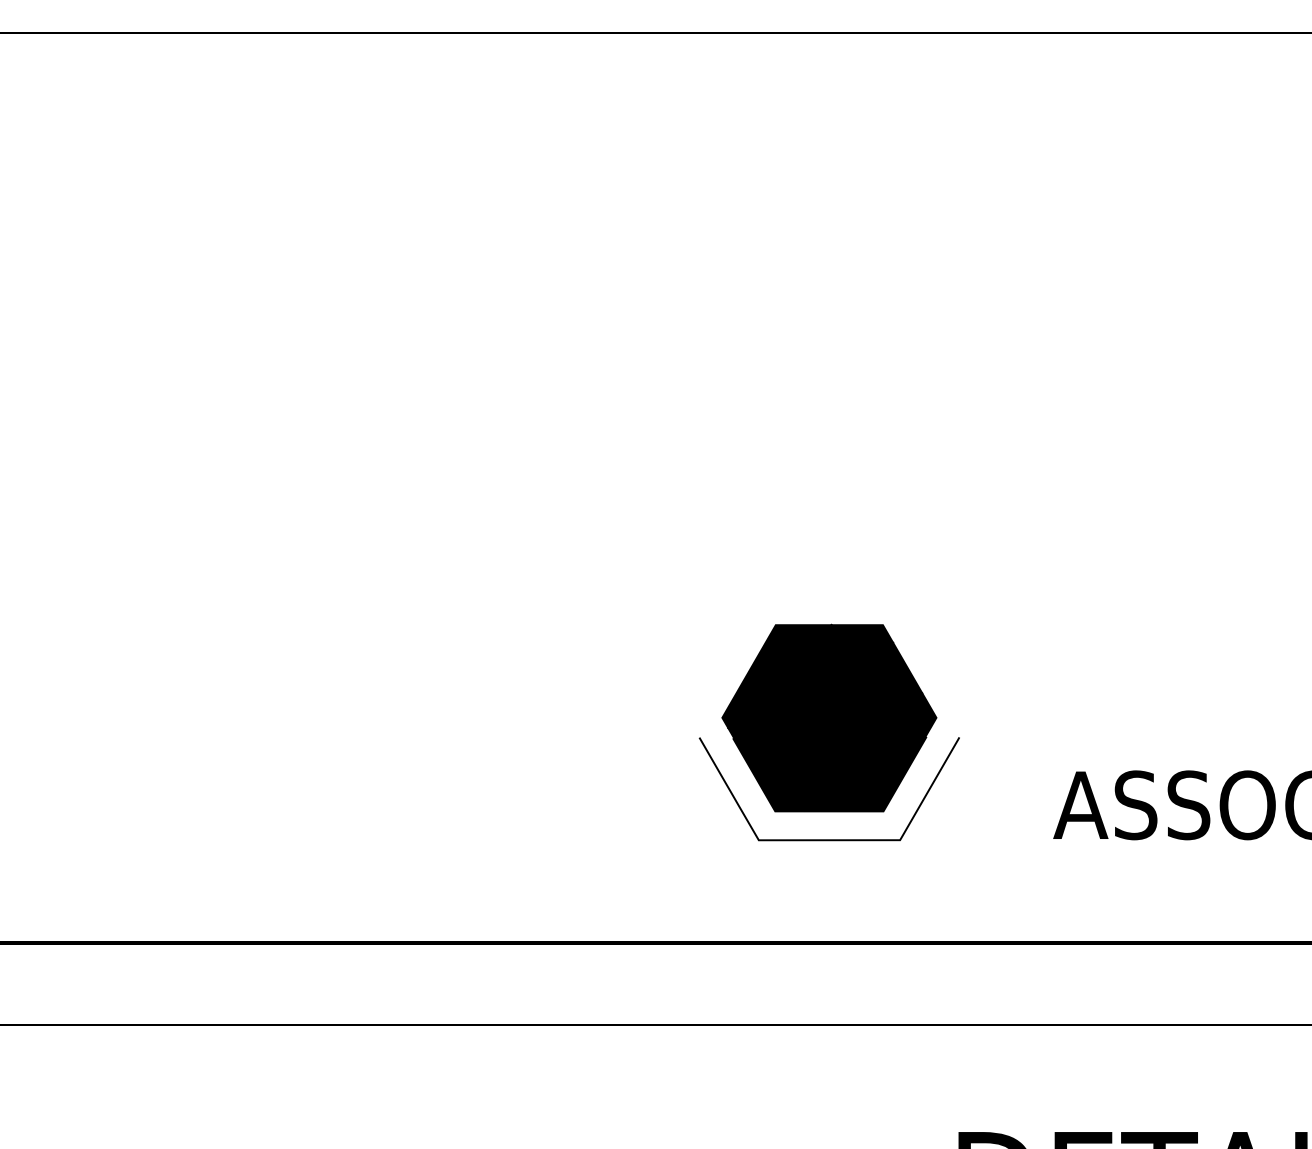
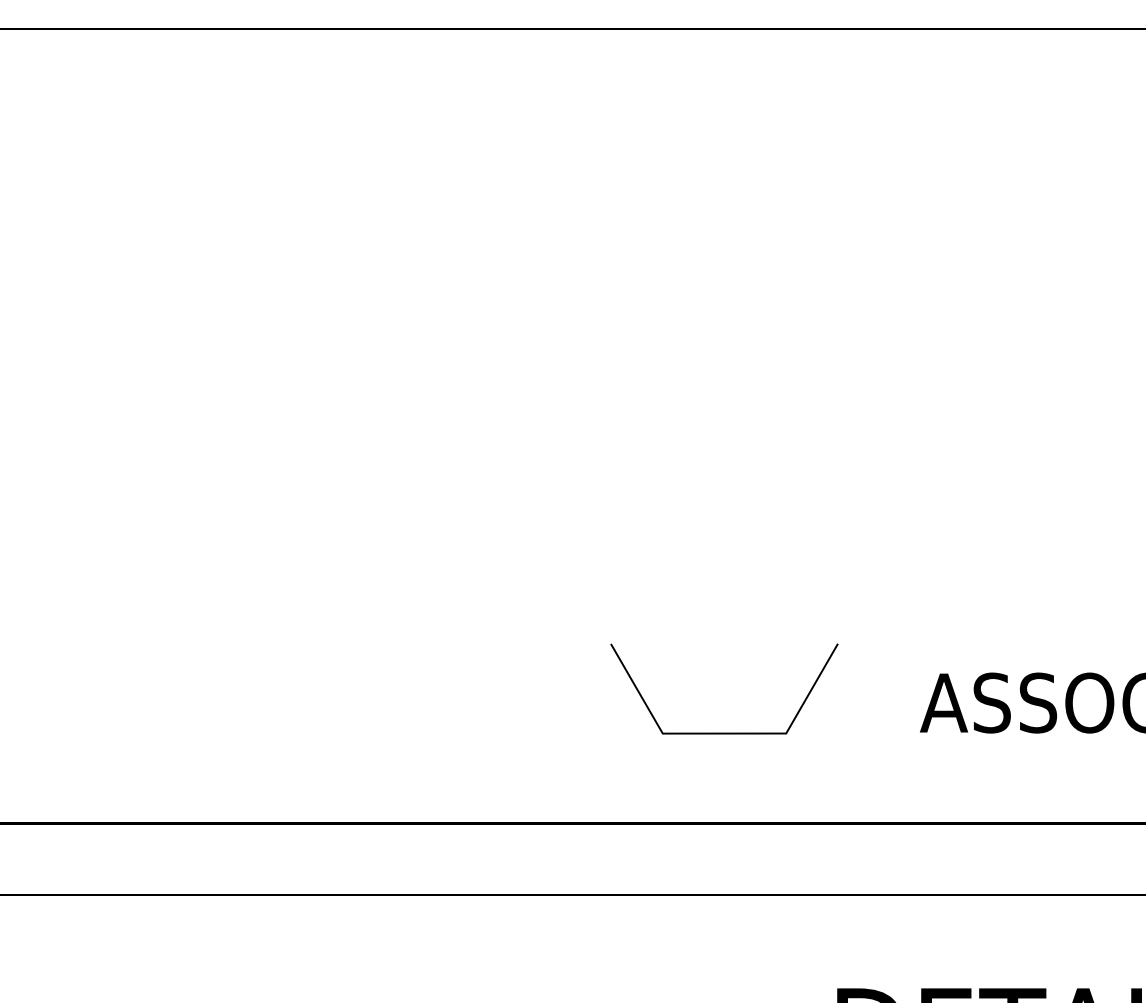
part: (829, 717) -> (724, 626), removed

